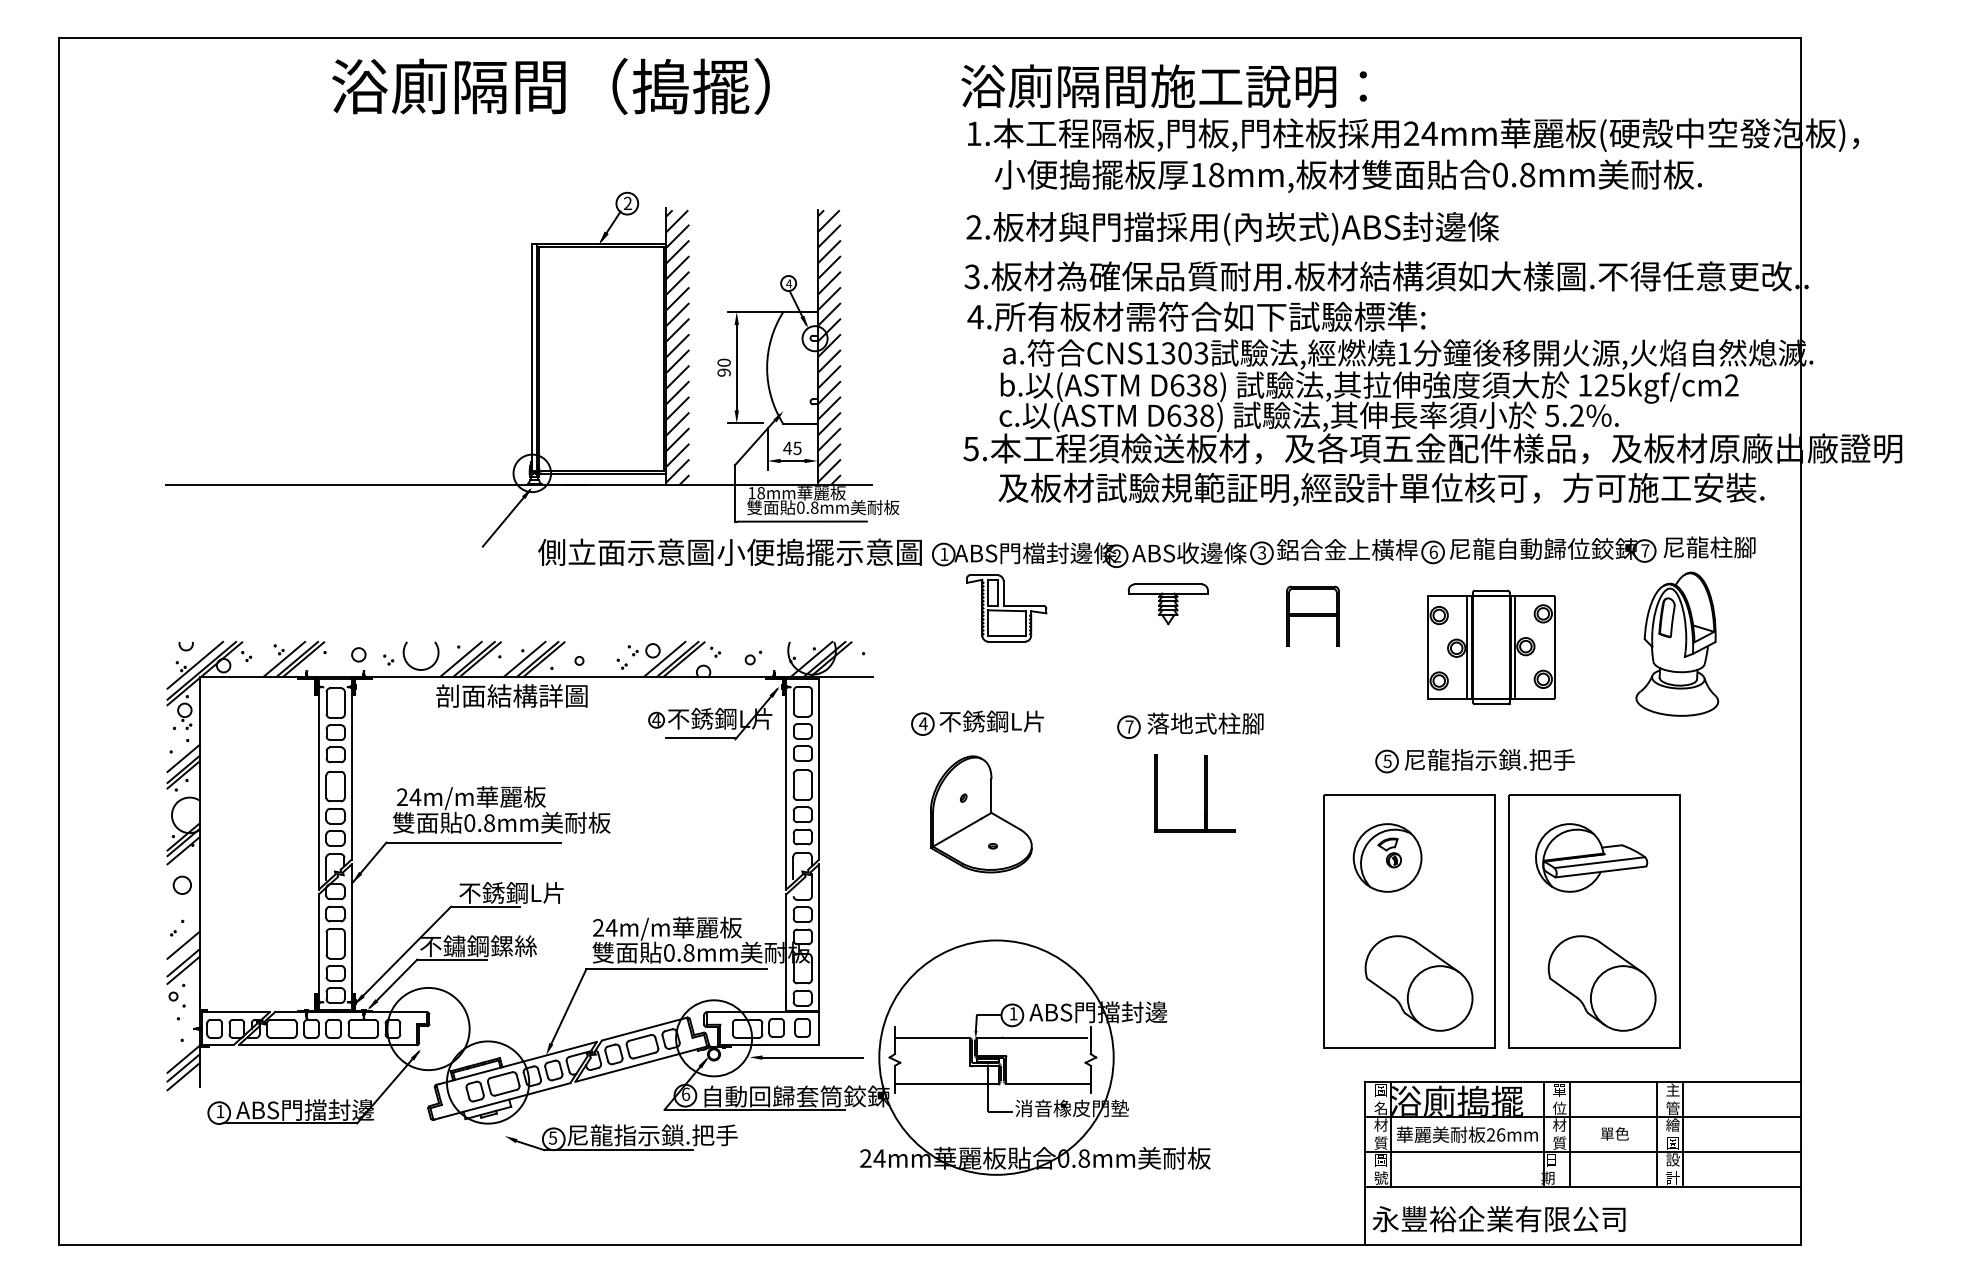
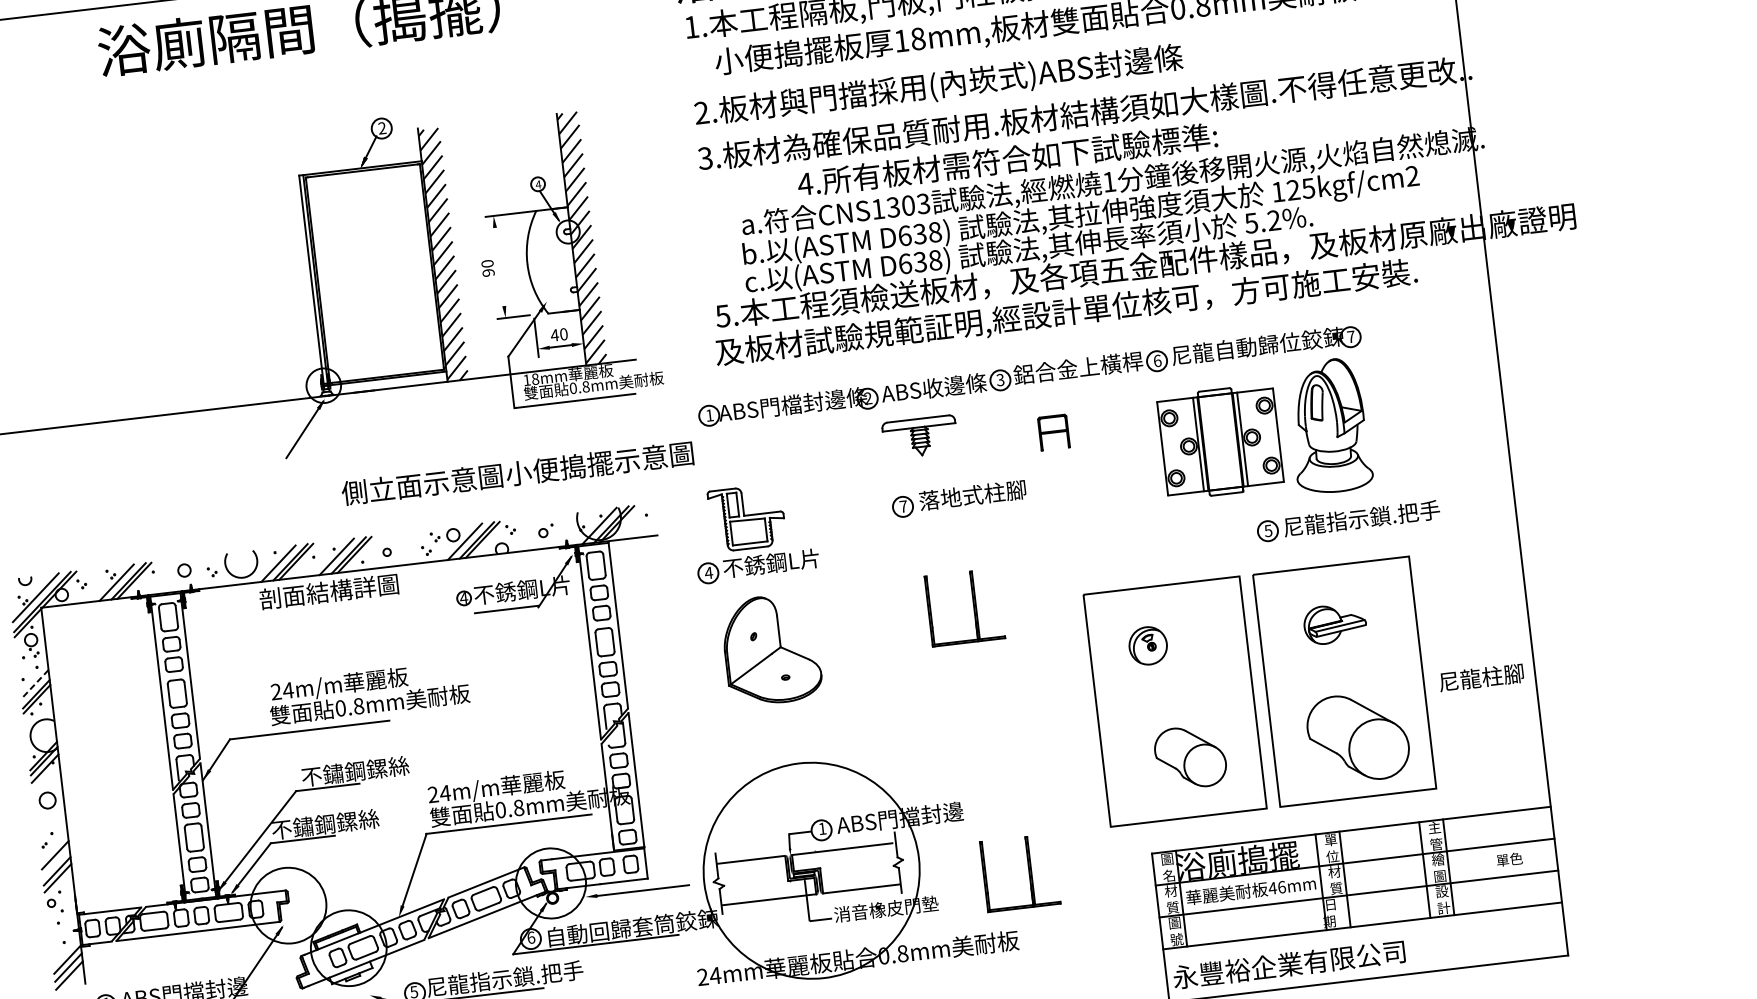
text: (1196, 316) -> (1007, 159), moved
line: (736, 367) -> (499, 266), removed
text: (797, 447) -> (563, 333), 45 -> 40
text: (1381, 489) -> (1066, 313), moved
text: (1709, 547) -> (1481, 677), moved
text: (729, 551) -> (517, 472), moved
part: (1006, 608) -> (747, 518), moved
part: (1312, 615) -> (1053, 431), size x0.6
part: (1677, 643) -> (1329, 425), moved
part: (1190, 725) -> (959, 498), moved
line: (183, 758) -> (35, 684), solid -> dashed
part: (1474, 761) -> (1348, 521), moved
text: (501, 809) -> (368, 692), moved
part: (1387, 857) -> (1148, 645), size x0.6
part: (1591, 857) -> (1334, 623), size x0.6
text: (529, 892) -> (366, 769), 不銹鋼L片 -> 不鏽鋼鏍絲
part: (1418, 983) -> (1190, 757), size x0.7
part: (1230, 1086) -> (1028, 872), added
text: (1614, 1133) -> (1509, 859), moved
text: (1490, 1134) -> (1272, 887), 26mm -> 46mm

